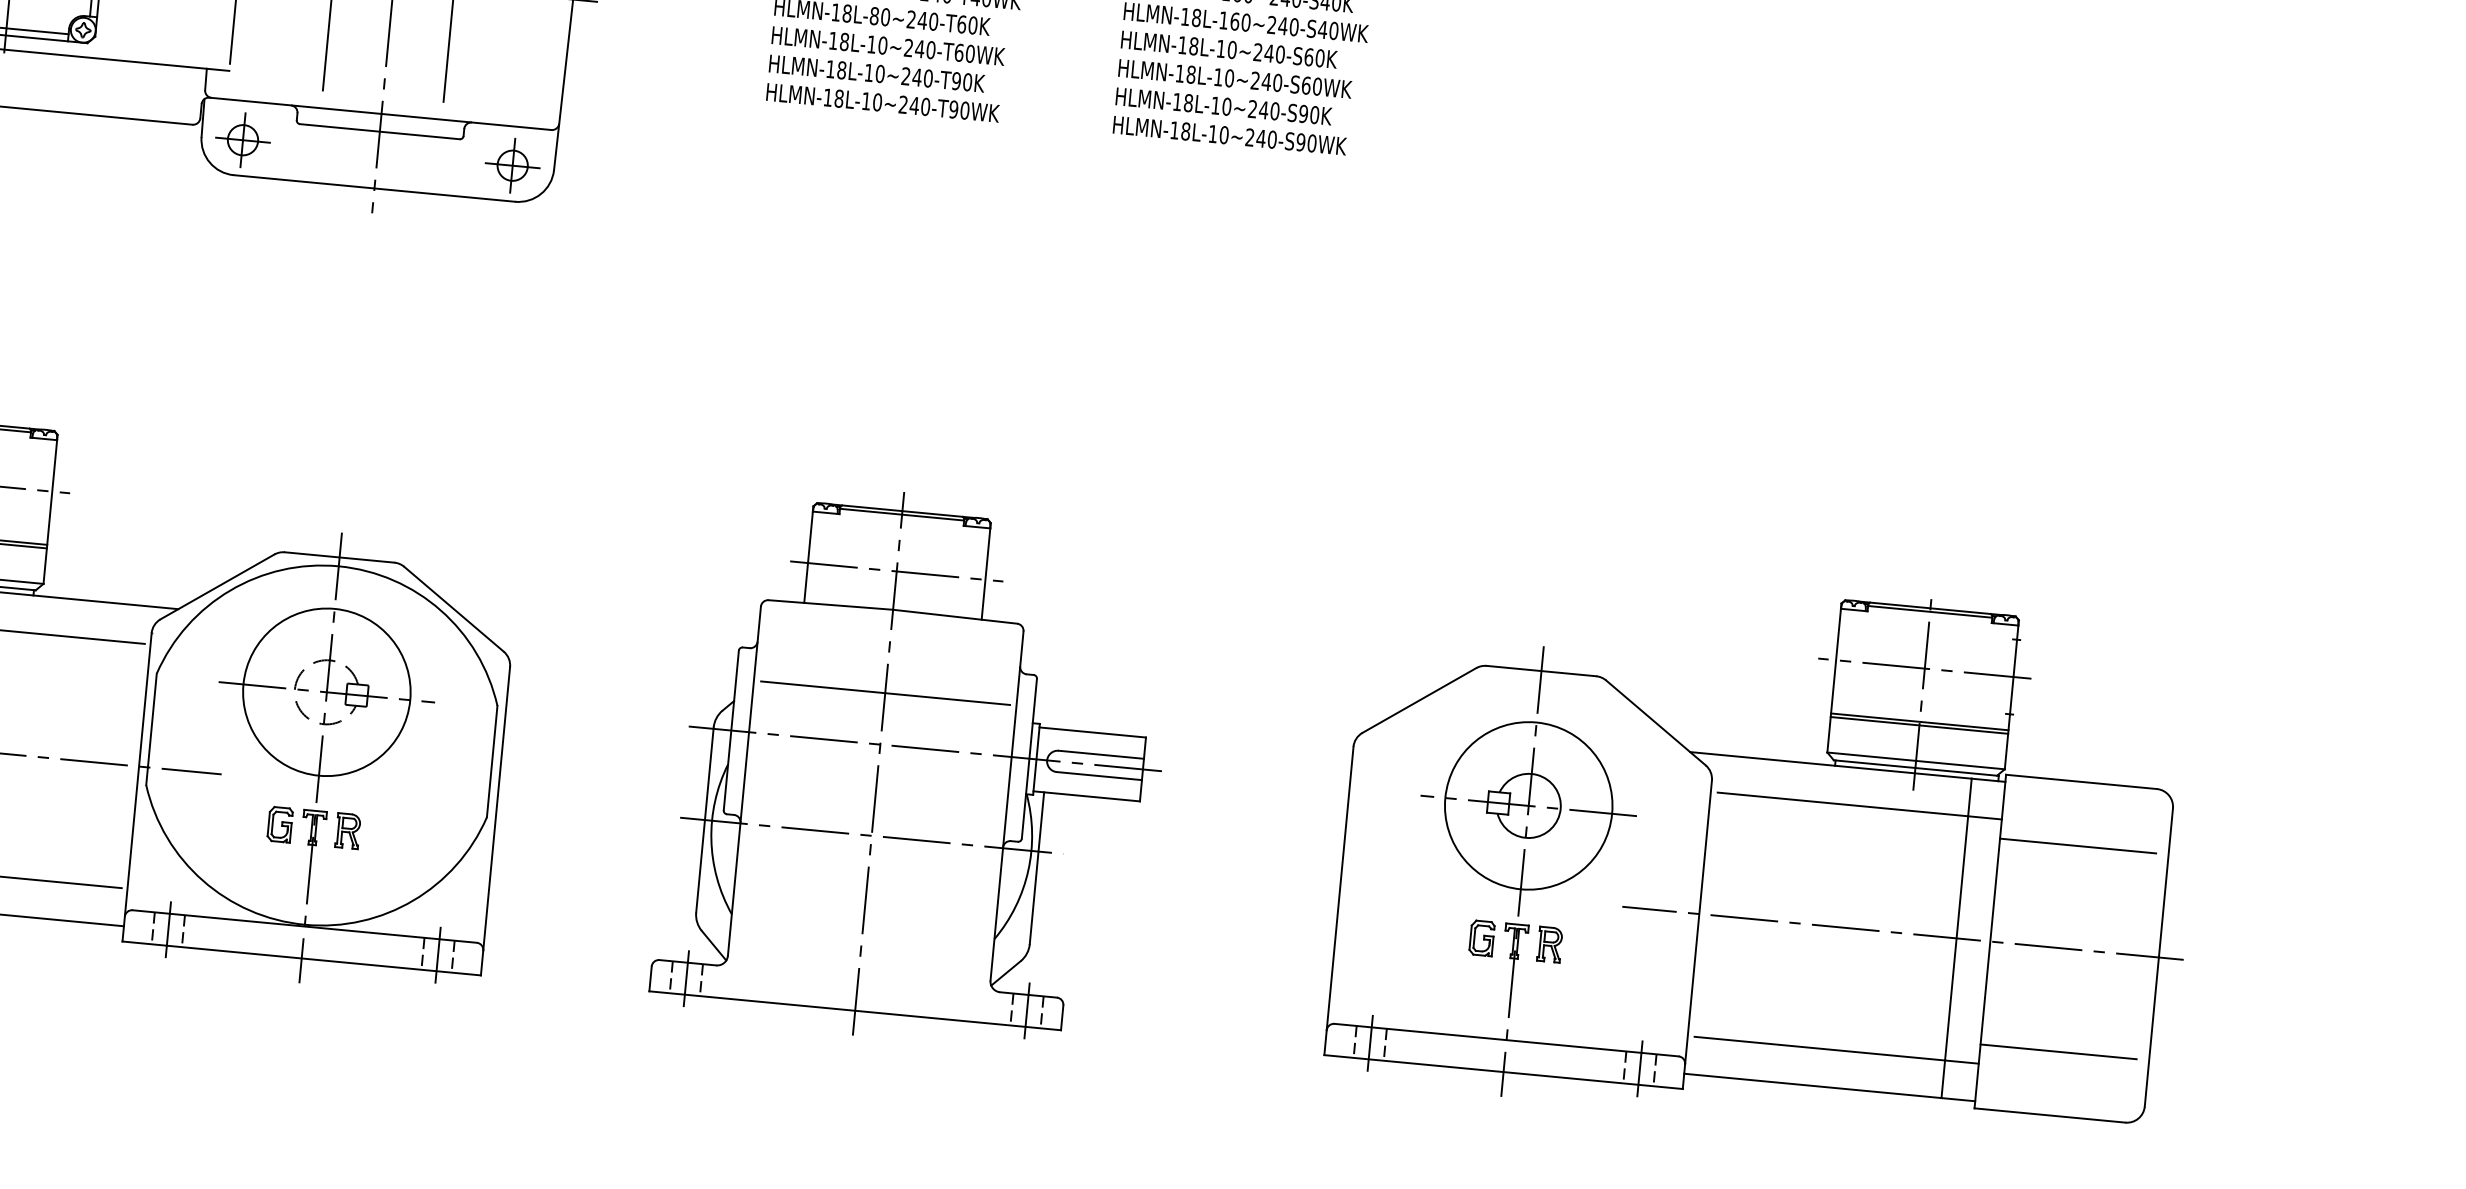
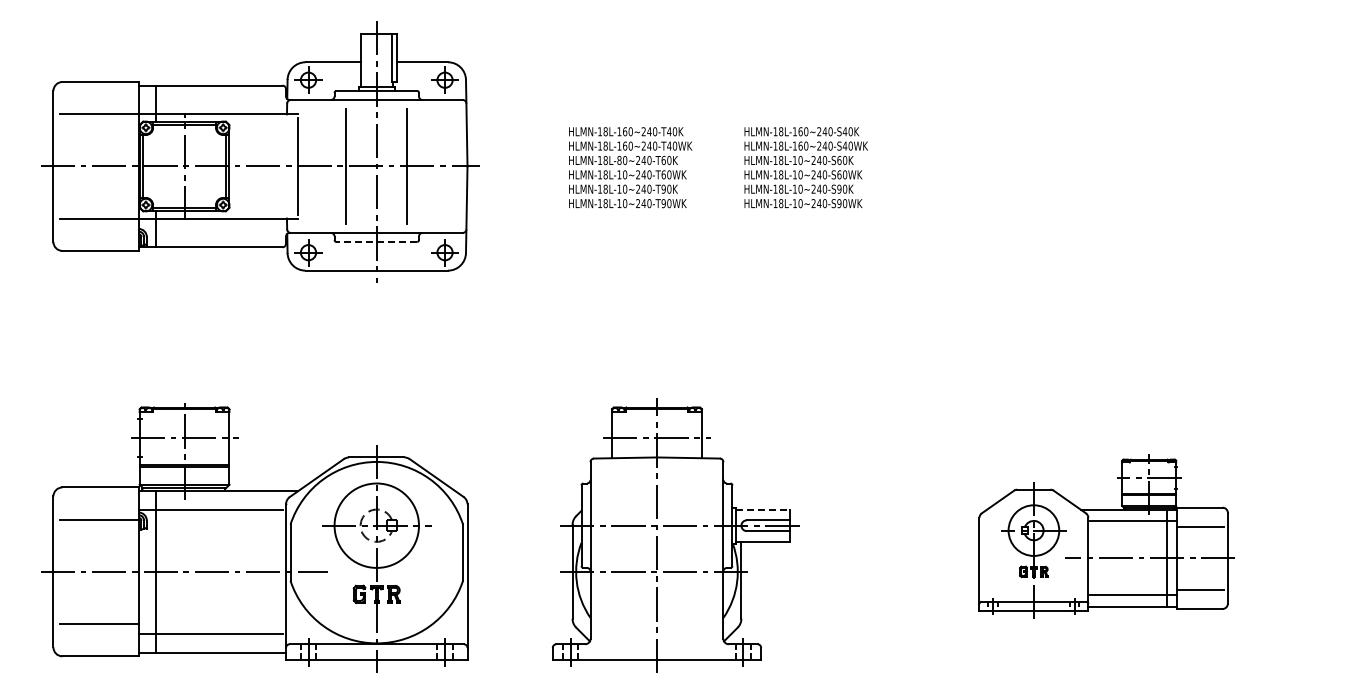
line: (379, 130) -> (376, 241), solid -> dashed
line: (886, 692) -> (657, 499), removed
line: (1091, 732) -> (762, 509), solid -> dashed
part: (1766, 851) -> (1106, 537), size x0.6

